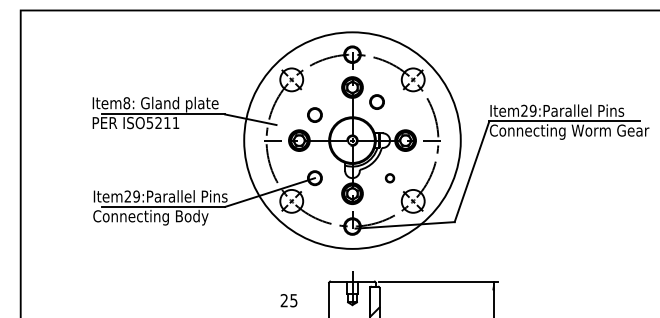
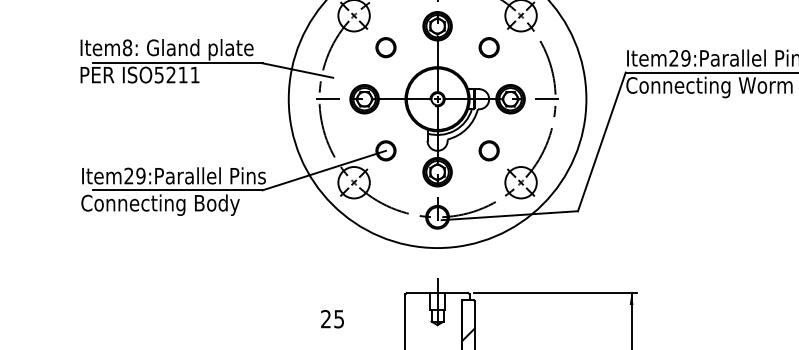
circle: (376, 101) -> (488, 46), moved
circle: (314, 114) -> (385, 46), moved
circle: (389, 178) -> (488, 151), size x1.67
text: (288, 300) -> (331, 318), moved

